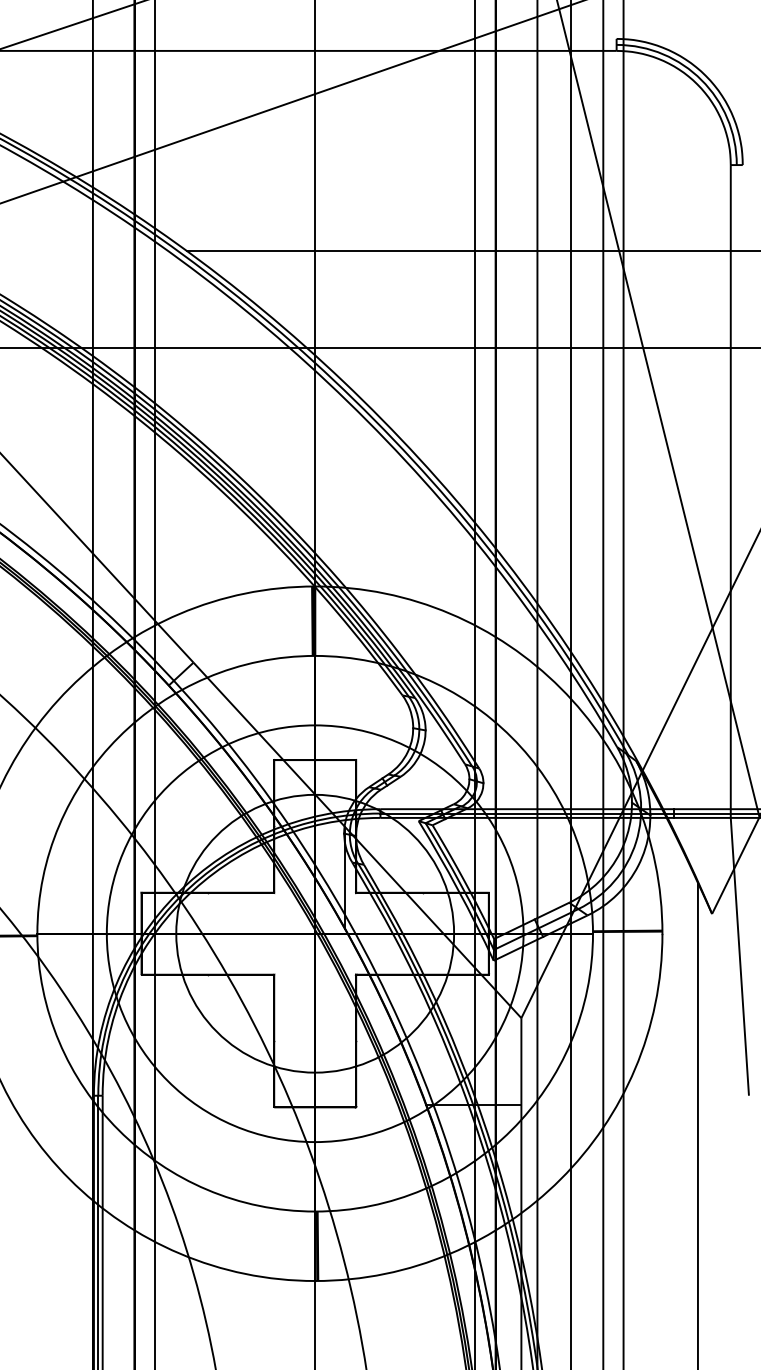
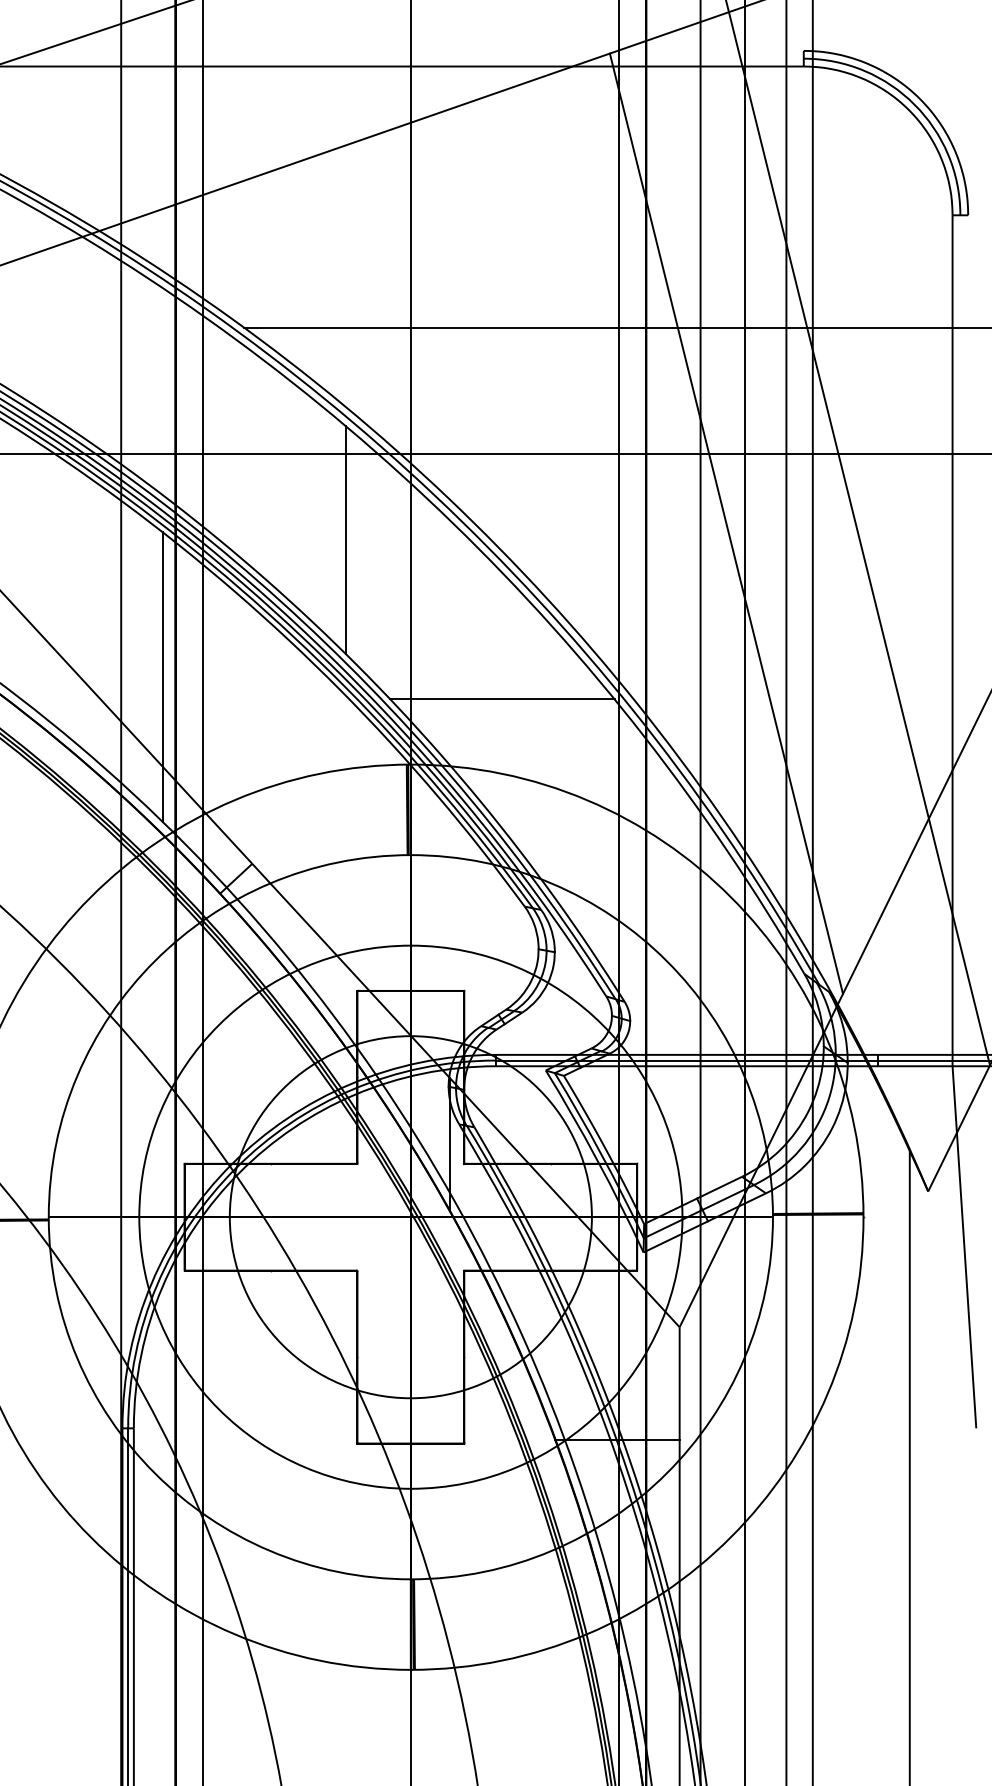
line: (557, 401) -> (726, 523), added
line: (265, 414) -> (346, 540), added
line: (124, 518) -> (162, 676), added
line: (385, 536) -> (502, 699), added

